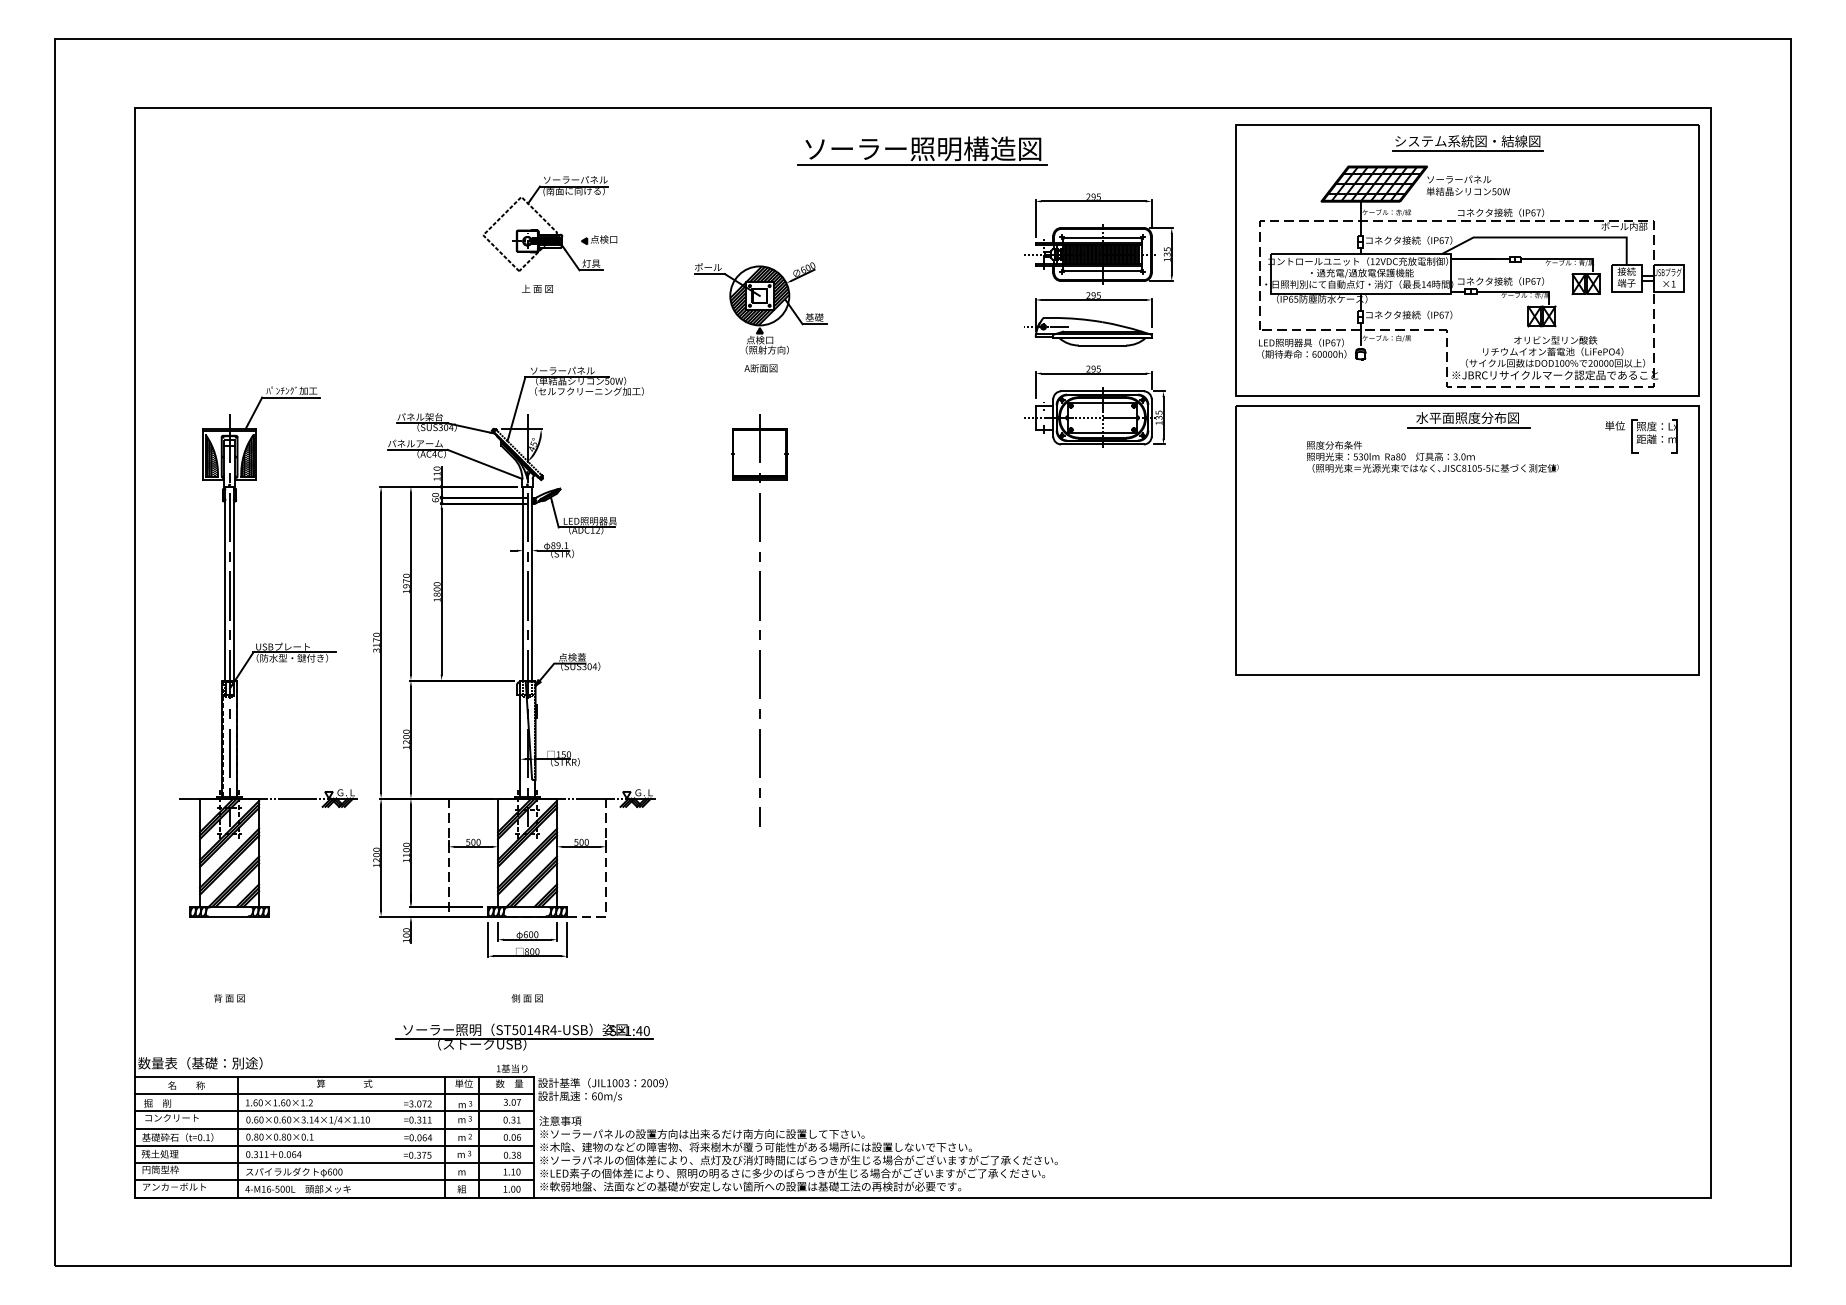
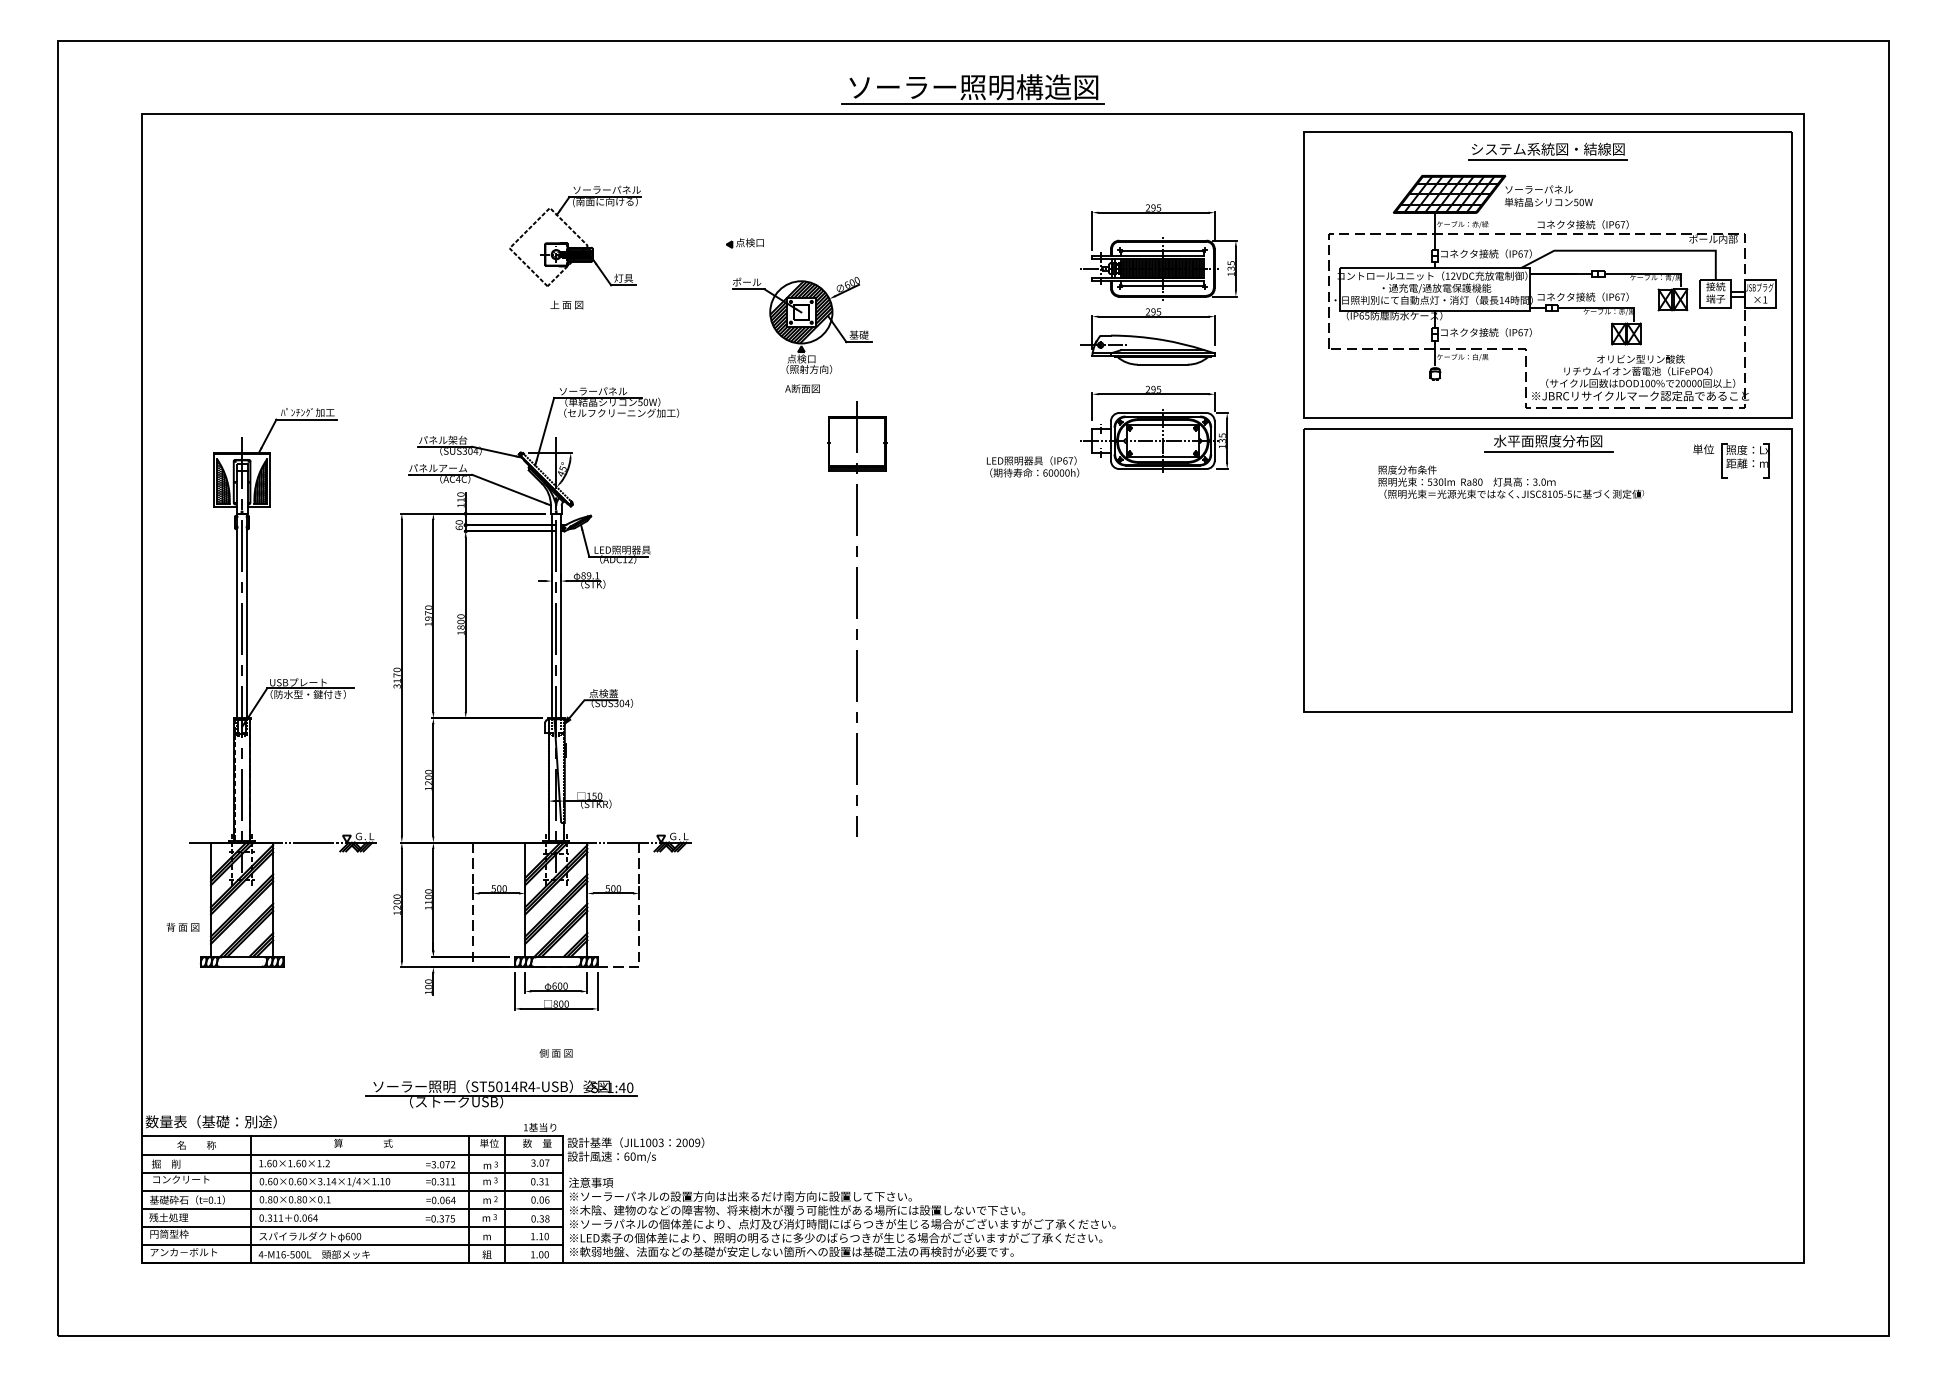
part: (922, 151) -> (972, 89), moved
part: (598, 240) -> (744, 243), moved
text: (1303, 348) -> (1033, 466), moved
part: (759, 620) -> (857, 618), moved
text: (229, 997) -> (182, 926), moved
part: (524, 1037) -> (501, 1094), moved

